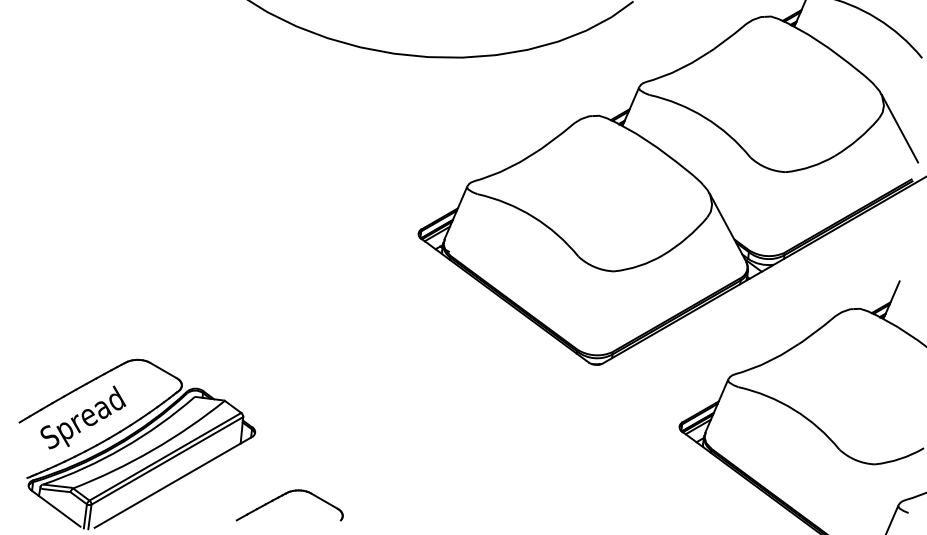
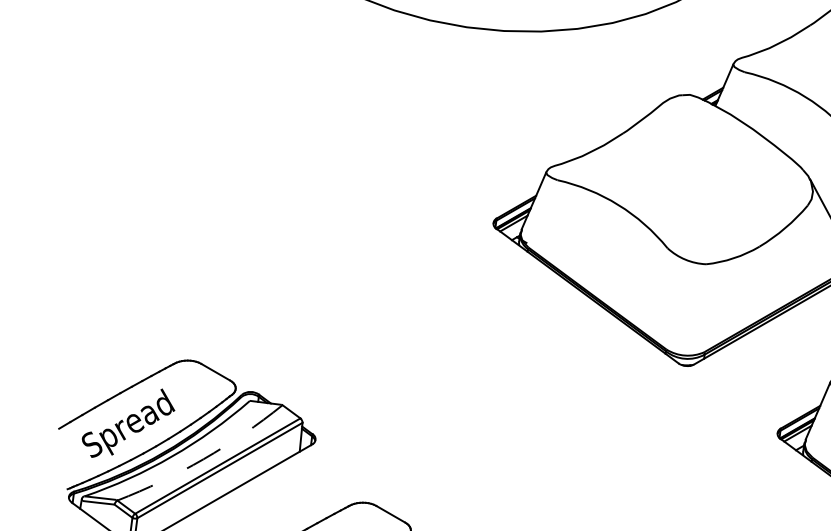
arc: (152, 450) -> (203, 459), solid -> dashed

